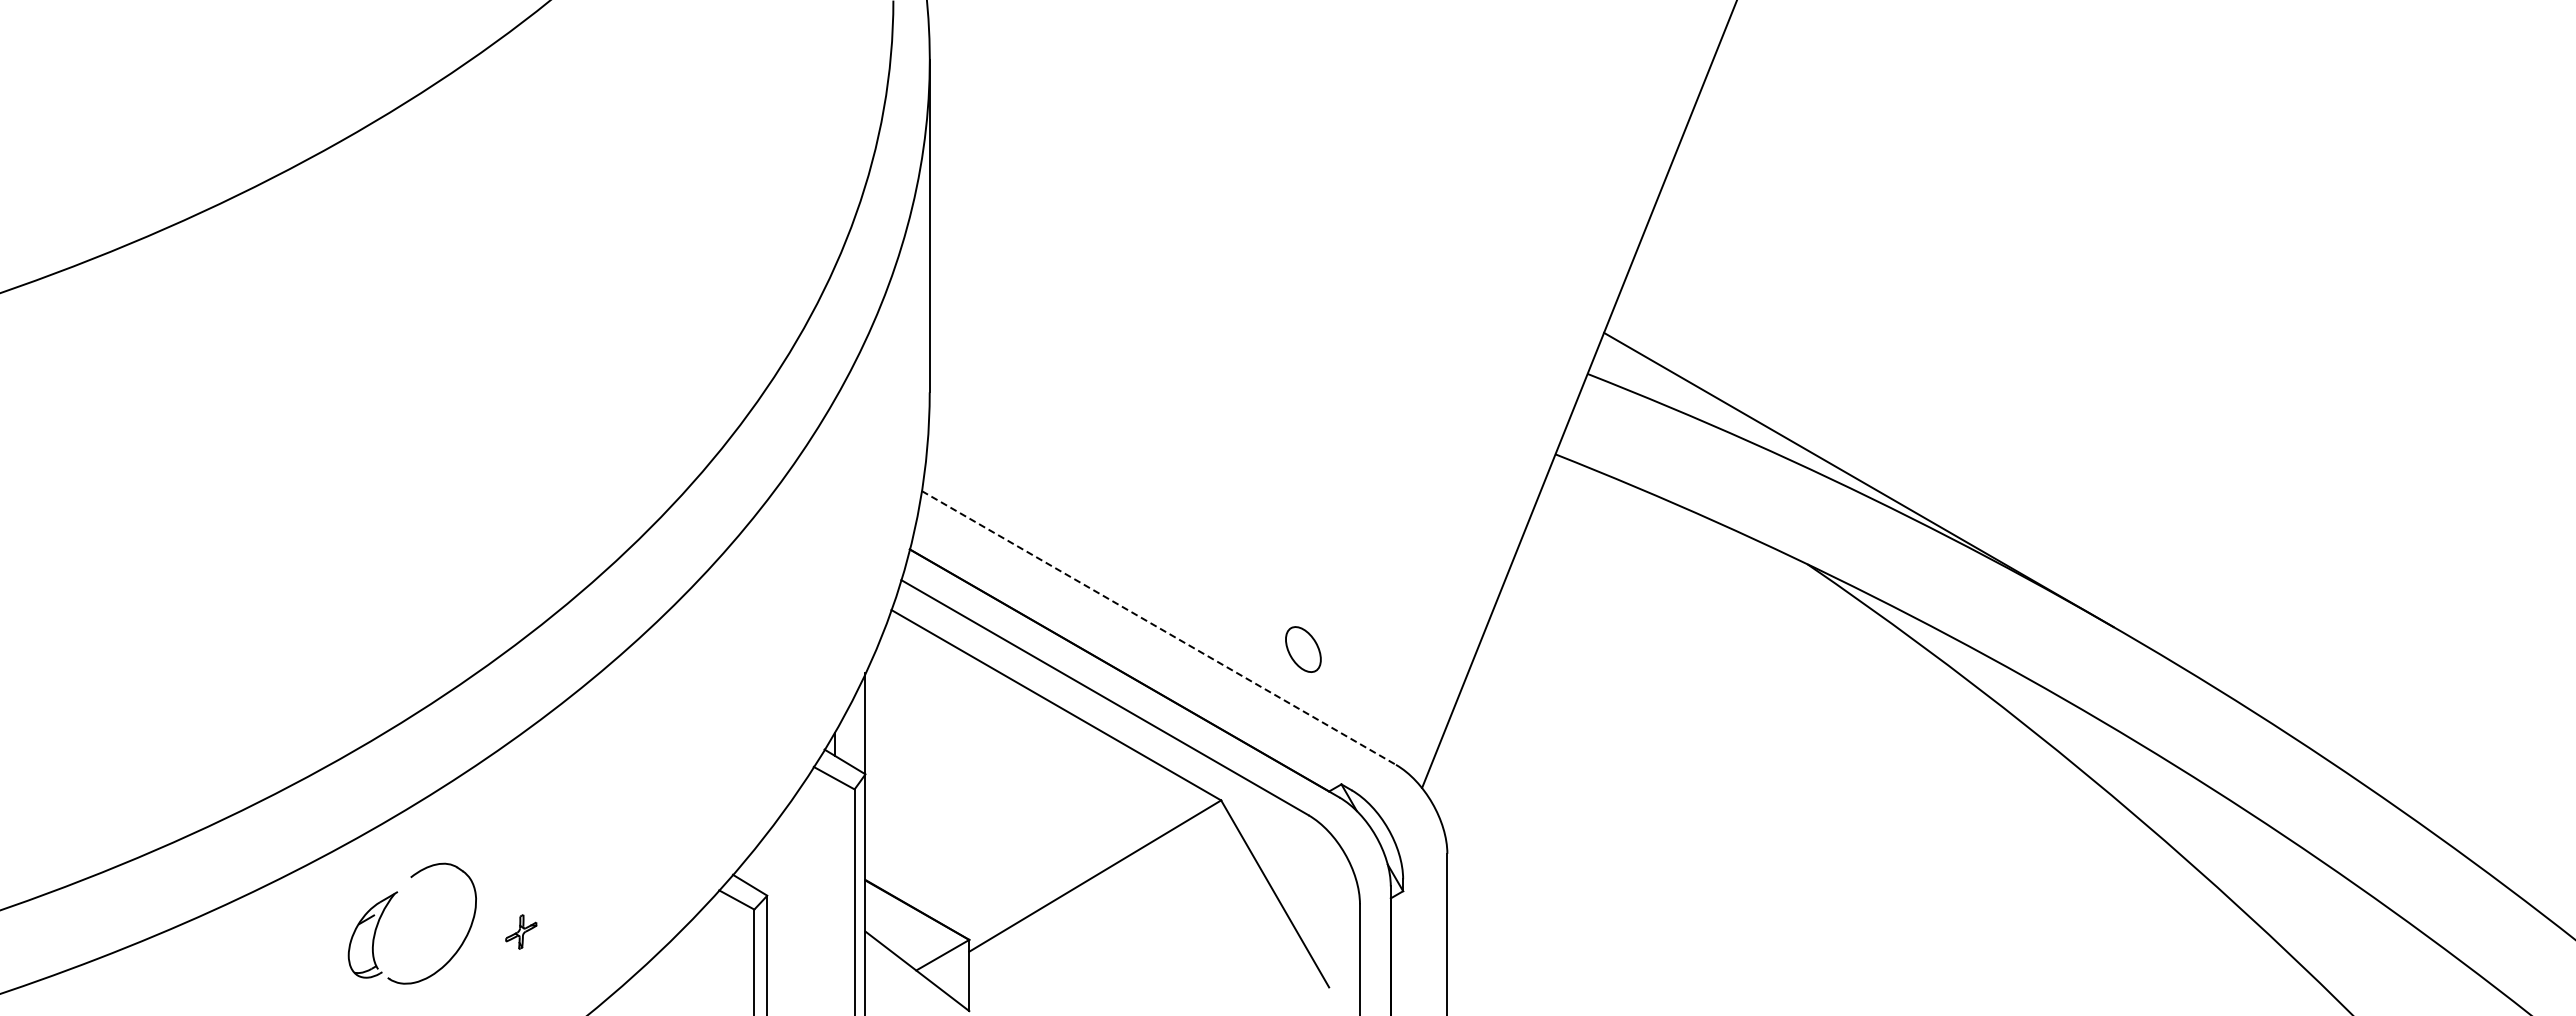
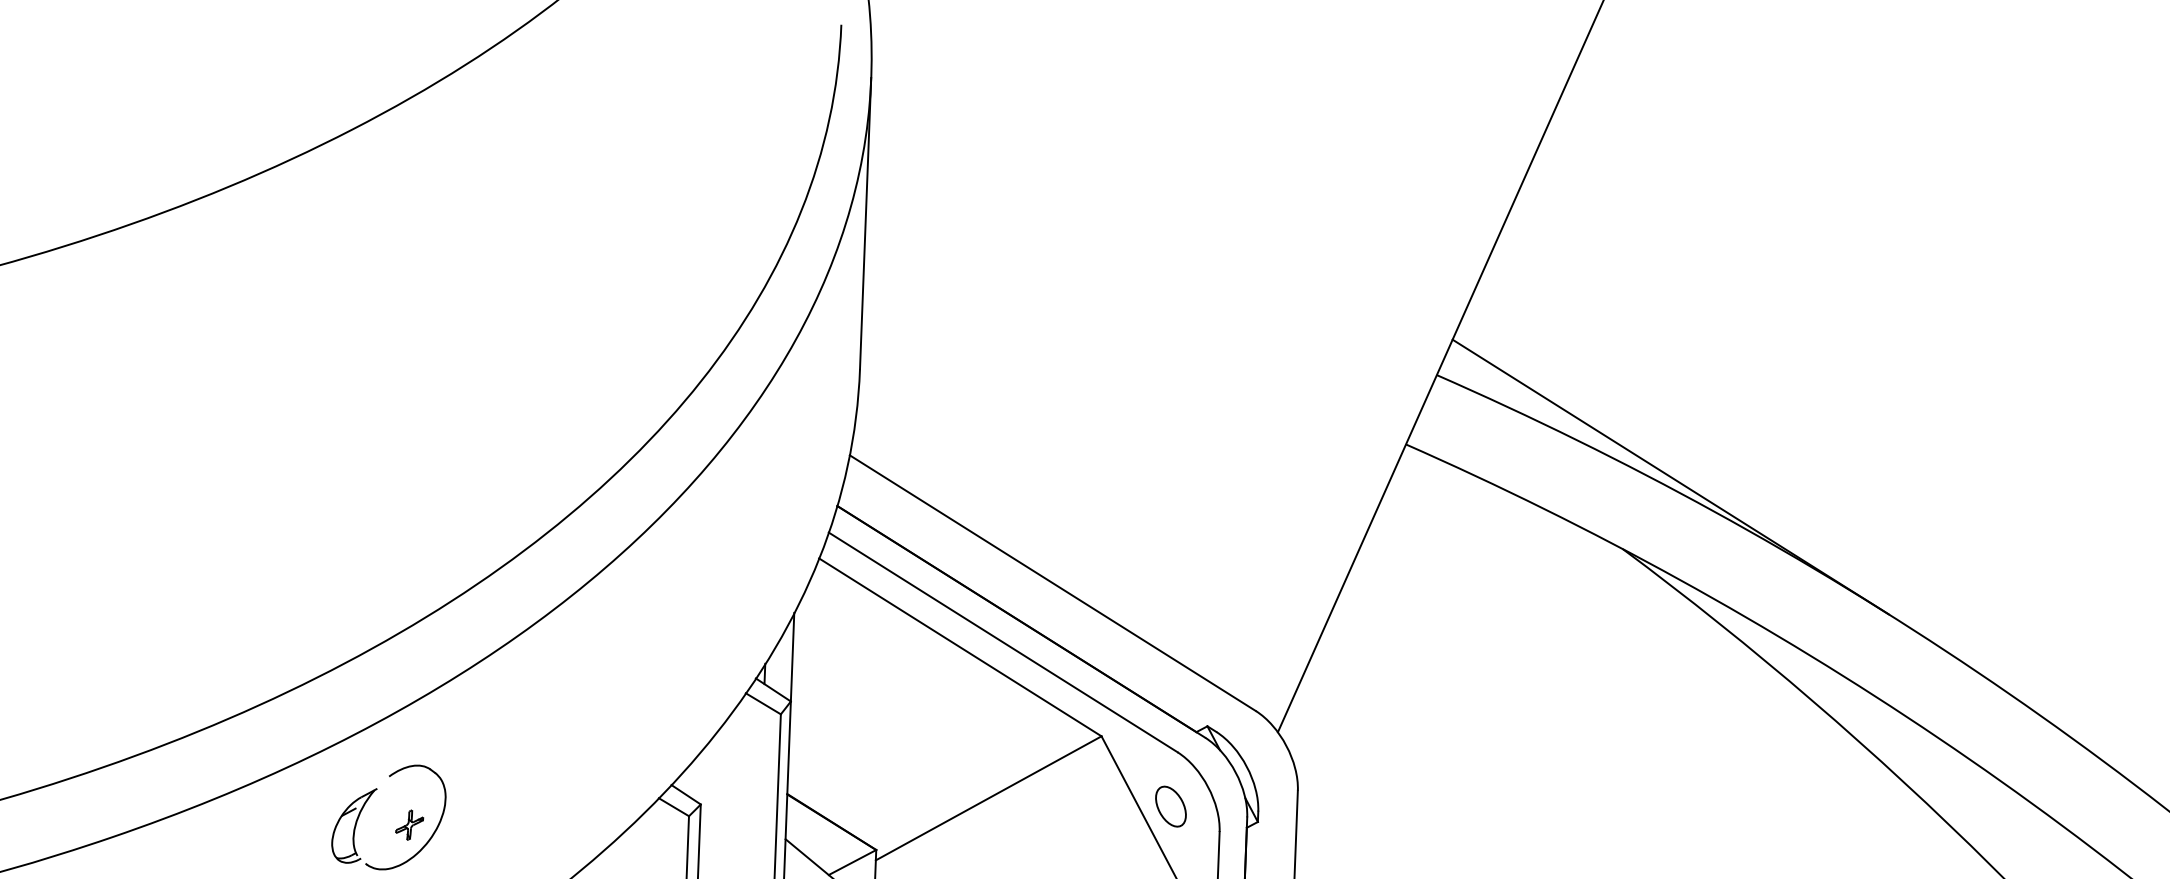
line: (1158, 627) -> (1052, 582), dashed -> solid
part: (1303, 649) -> (1171, 806), moved
part: (521, 931) -> (409, 824), moved

